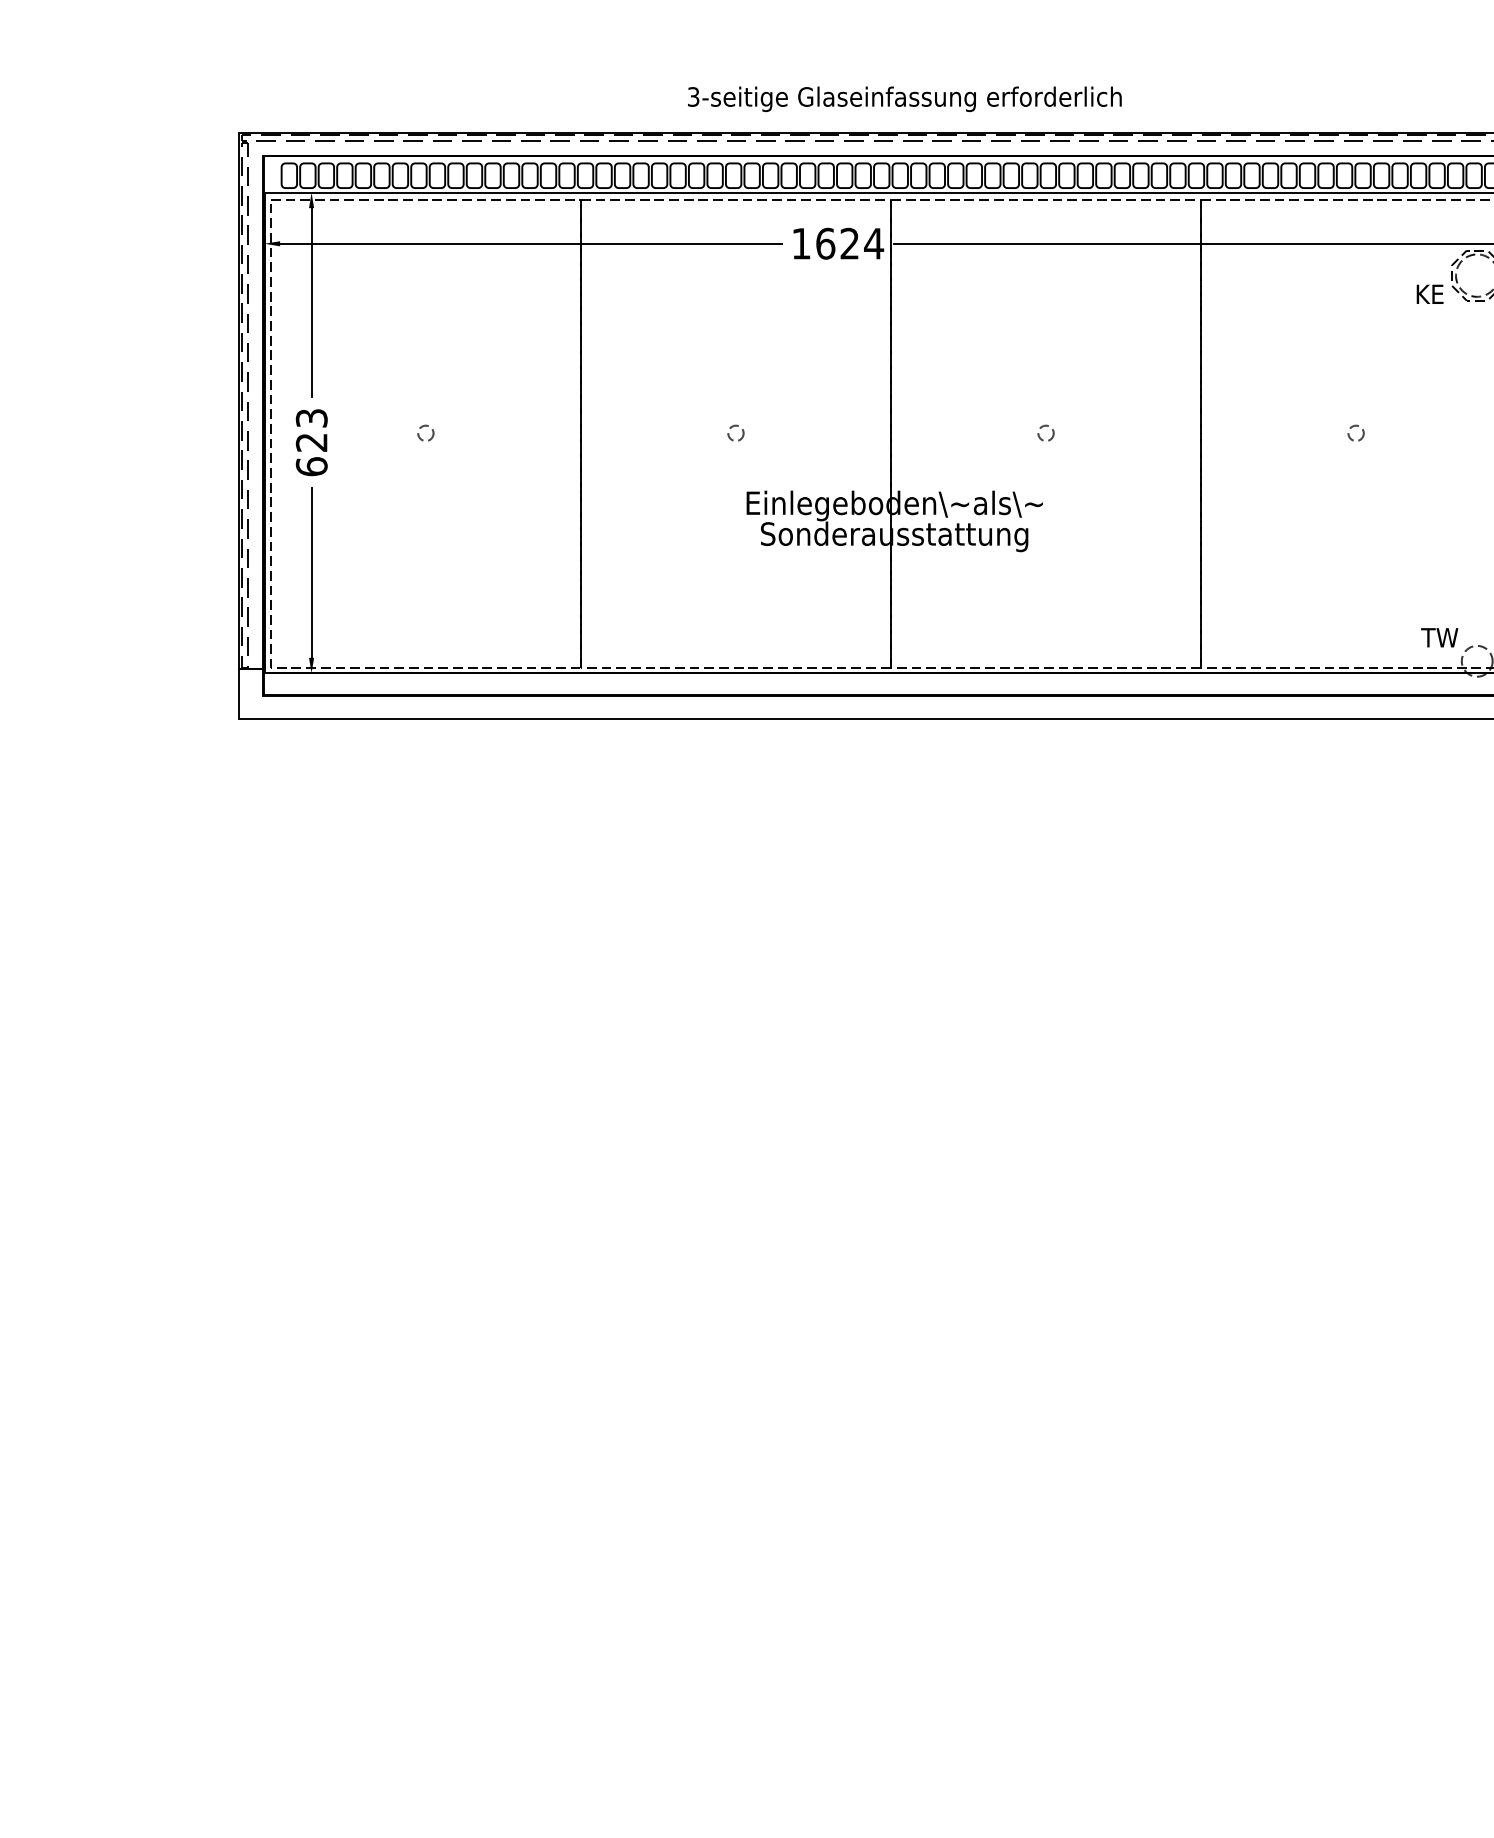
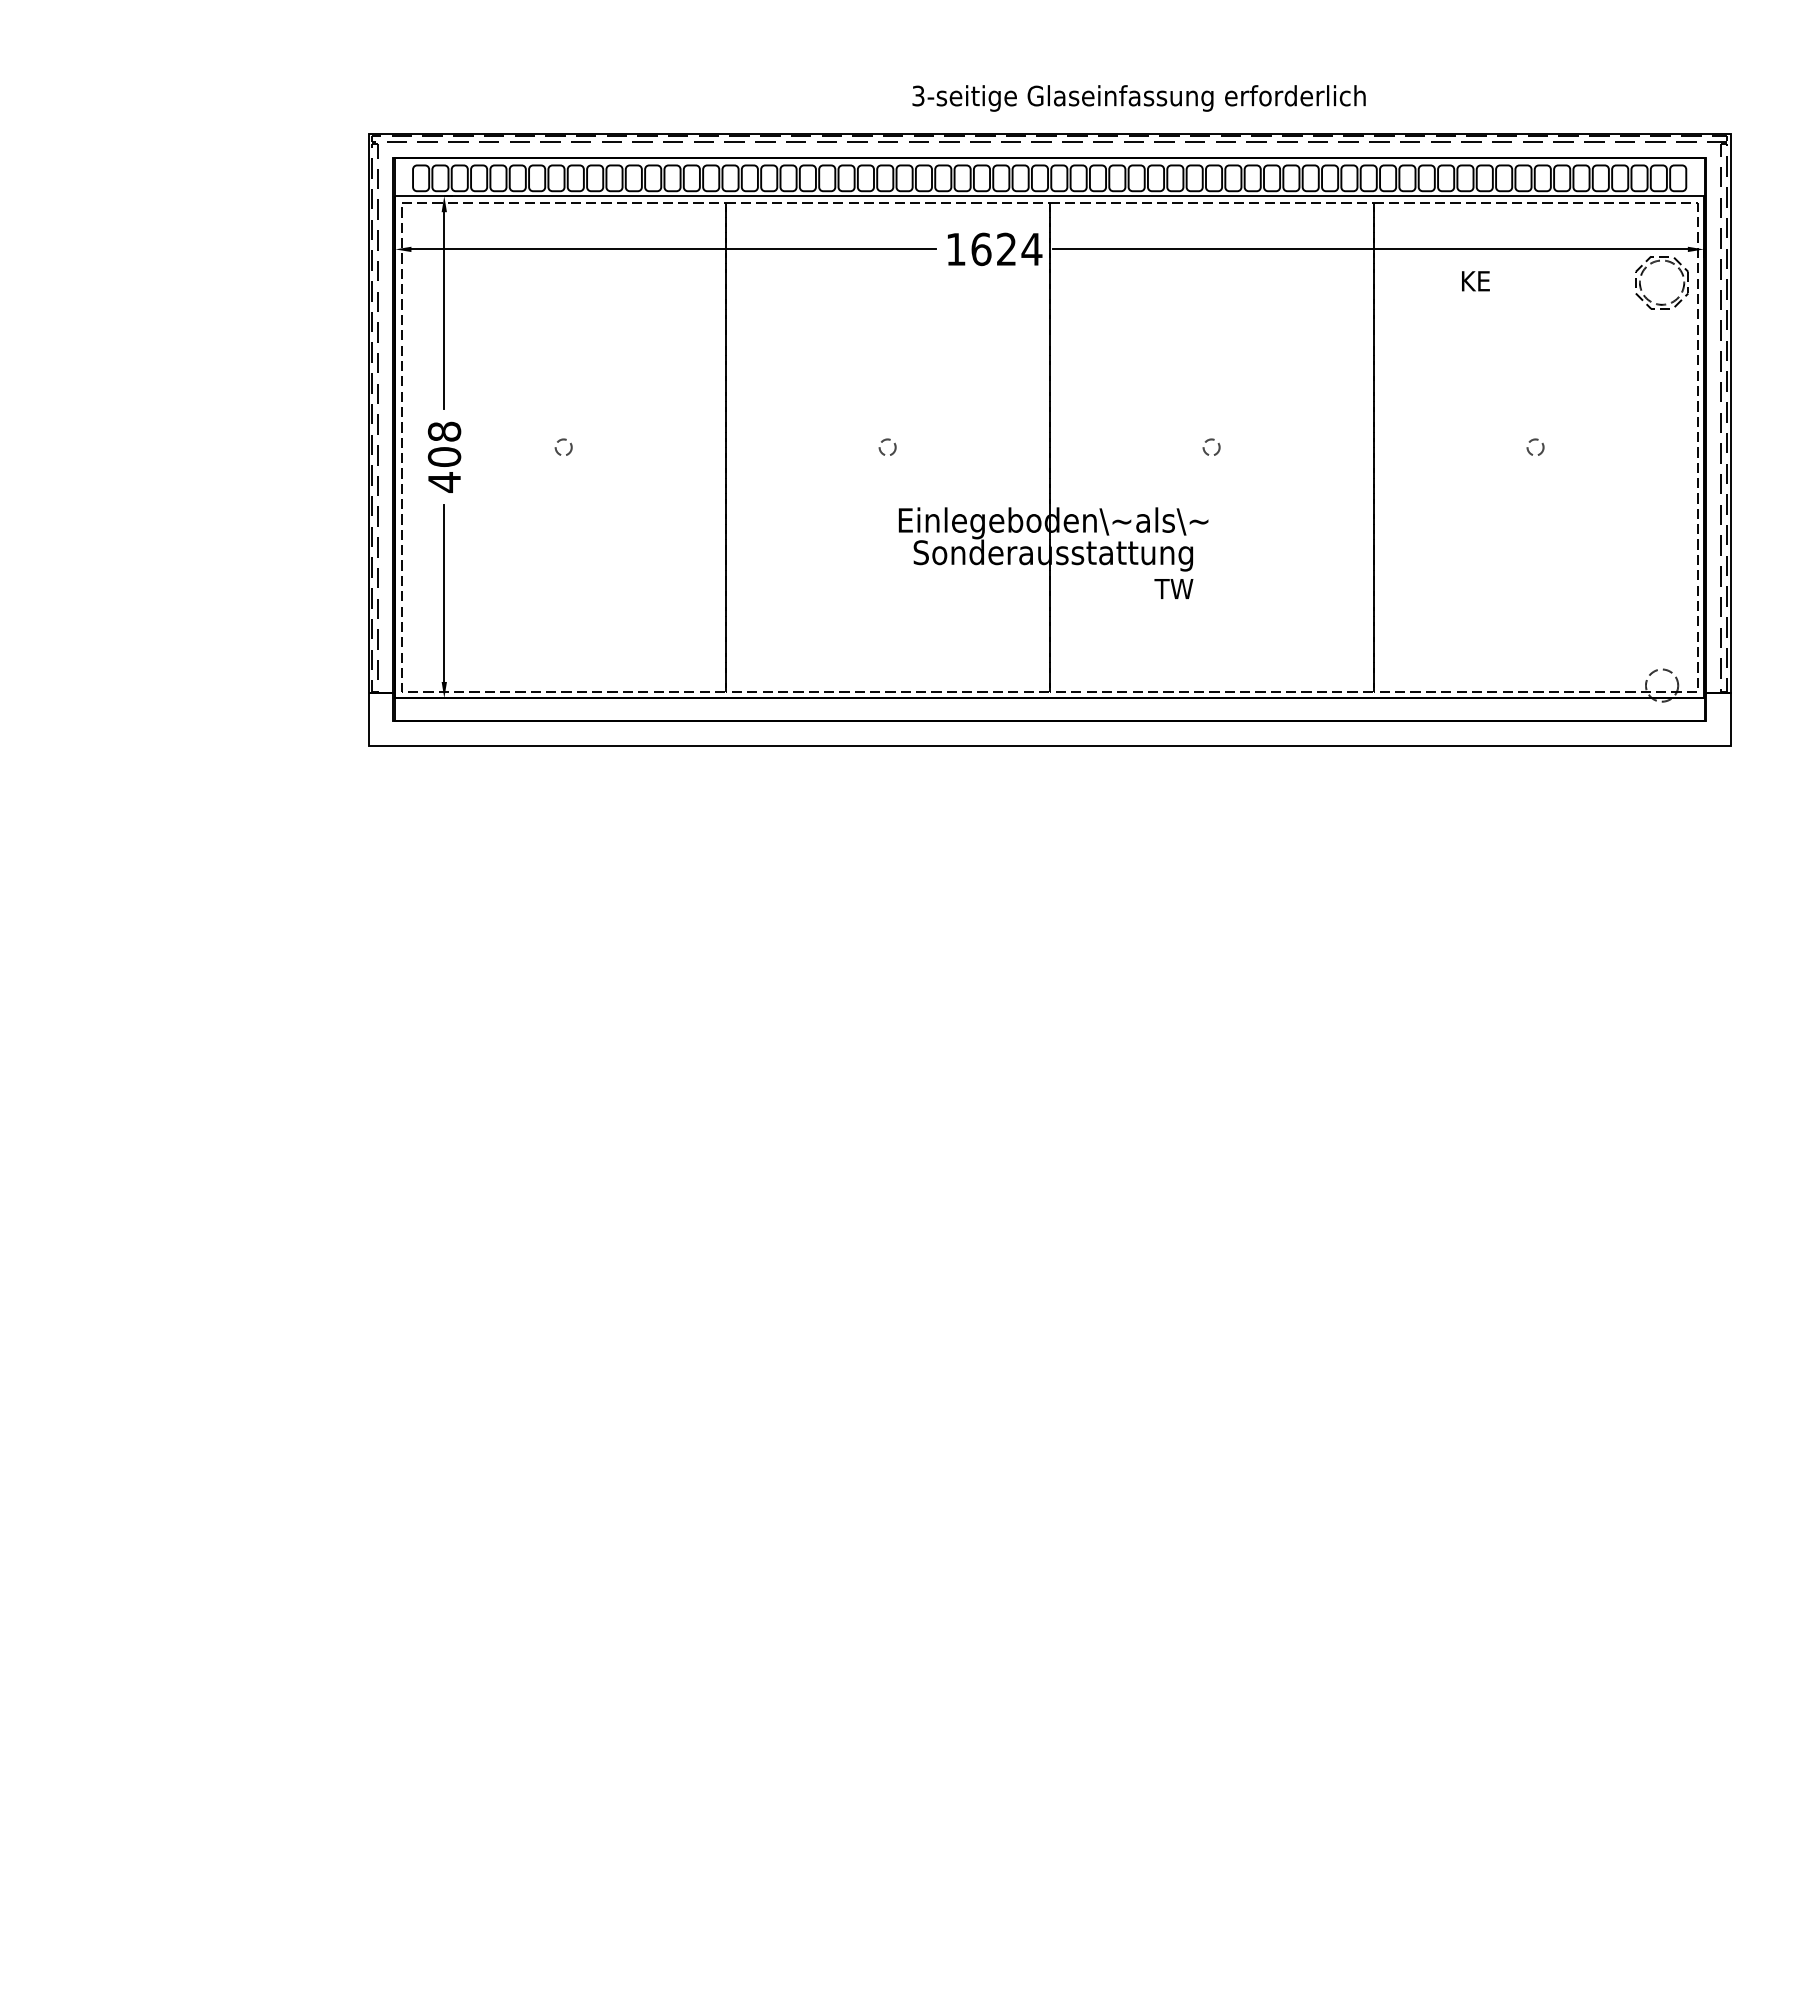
text: (904, 99) -> (1138, 98), moved
text: (1429, 294) -> (1475, 281), moved
text: (311, 442) -> (444, 456), 623 -> 408
text: (1439, 637) -> (1173, 588), moved

